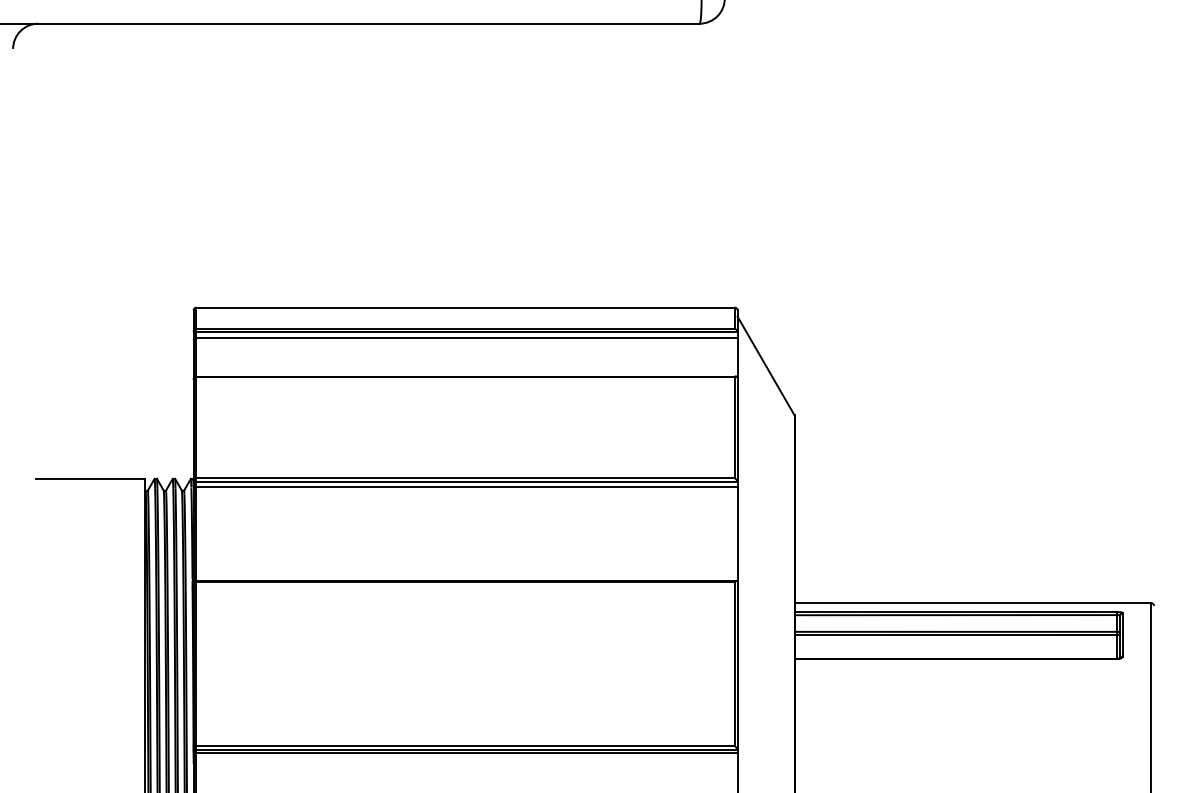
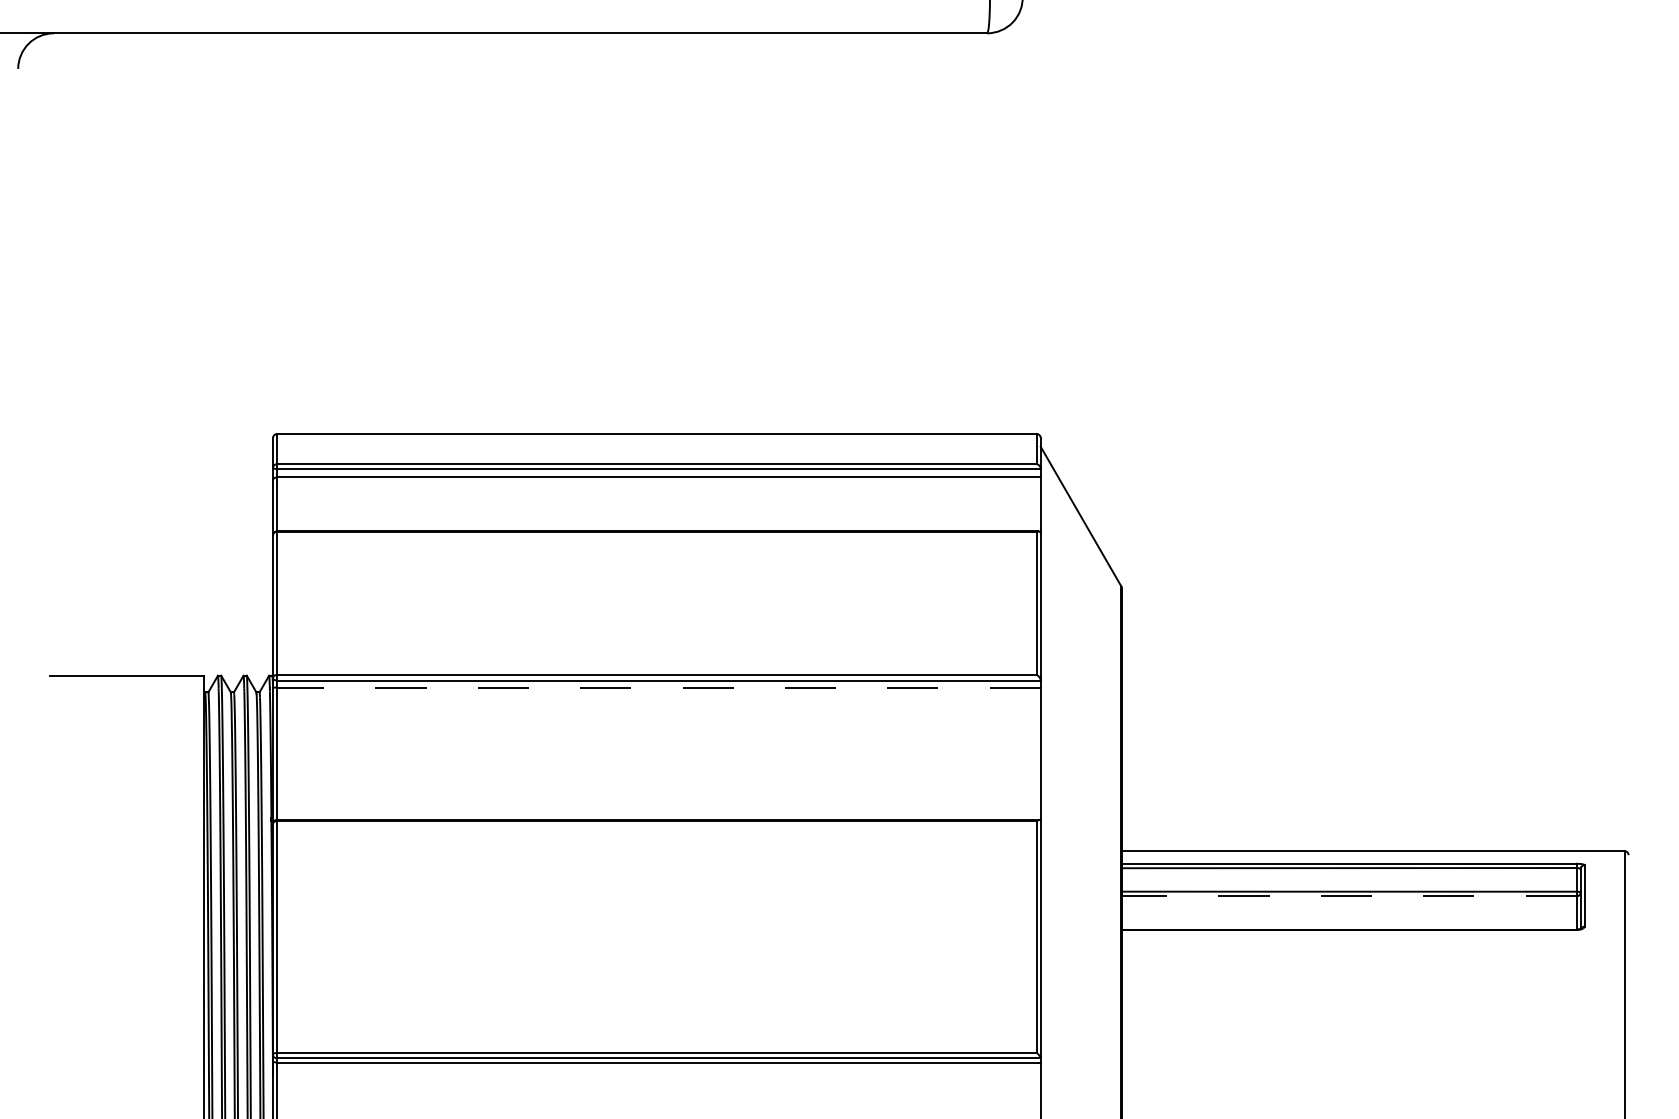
line: (466, 487) -> (658, 687), solid -> dashed
line: (956, 635) -> (1349, 896), solid -> dashed

